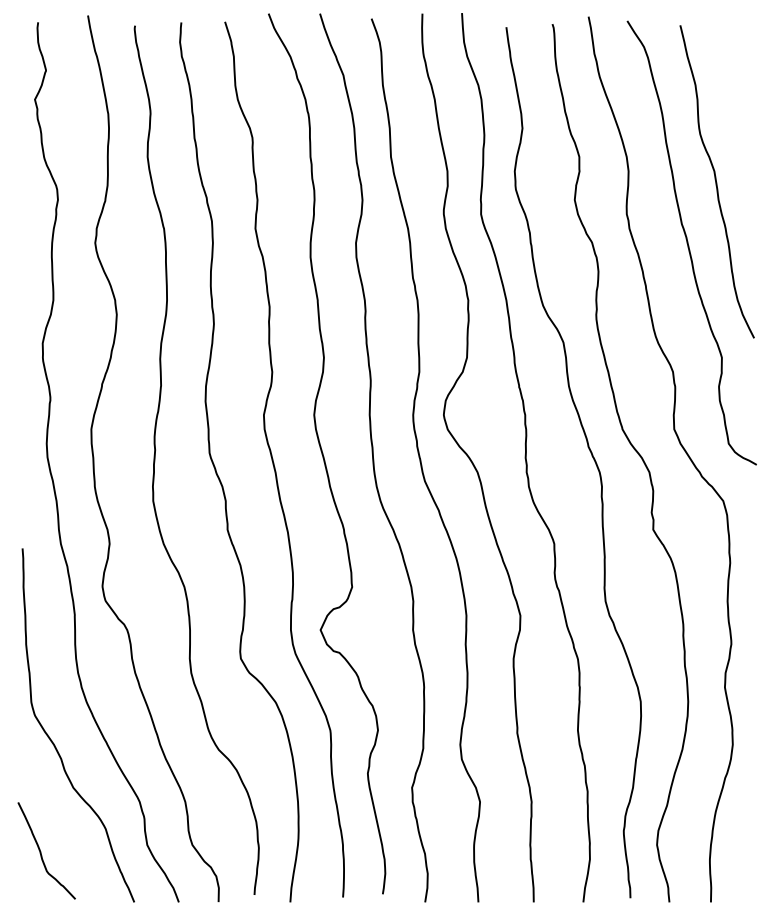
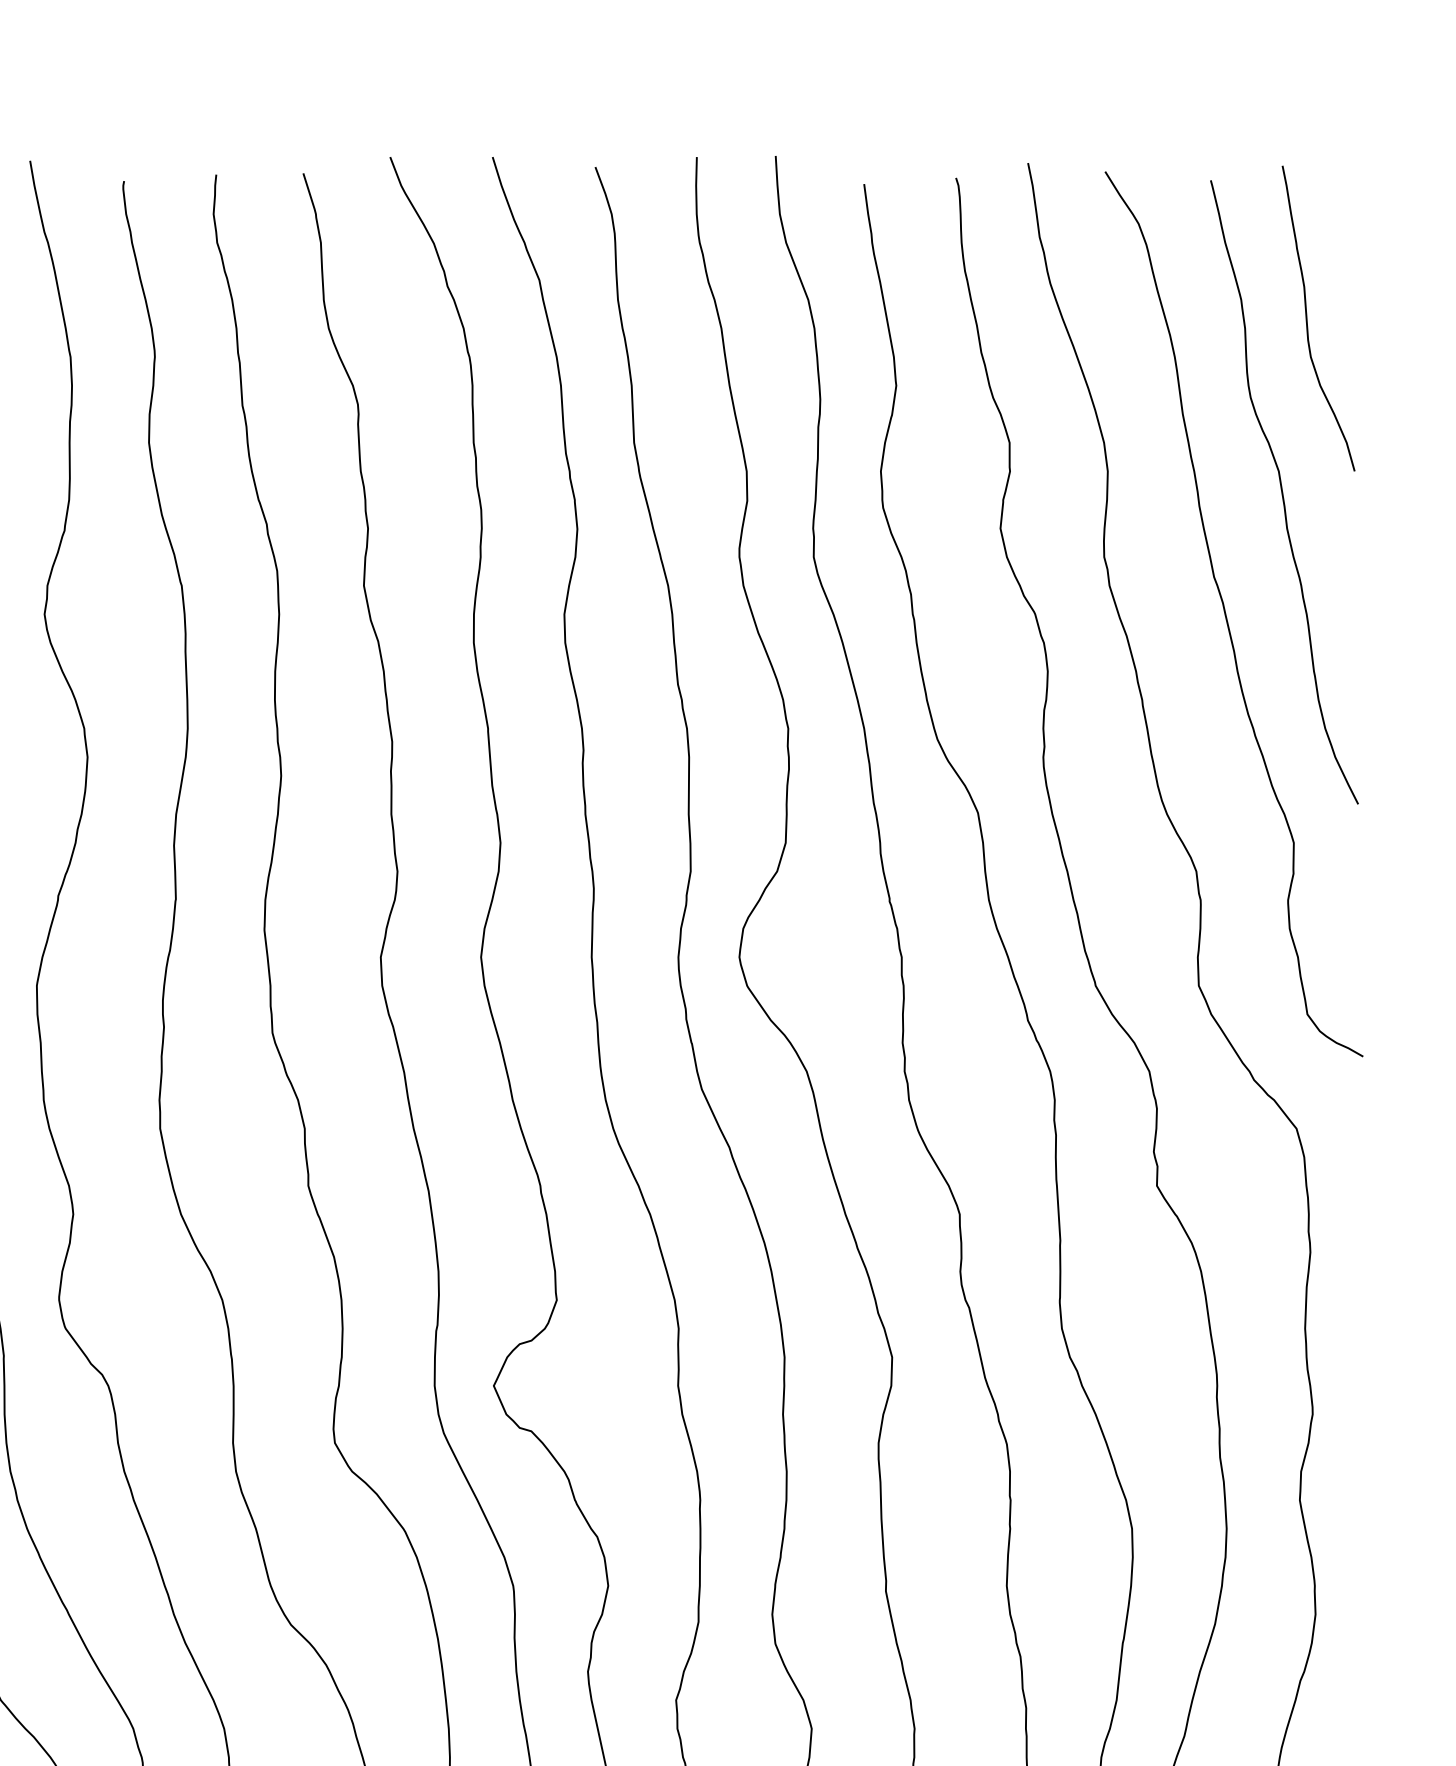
curve: (729, 94) -> (1308, 318), added

